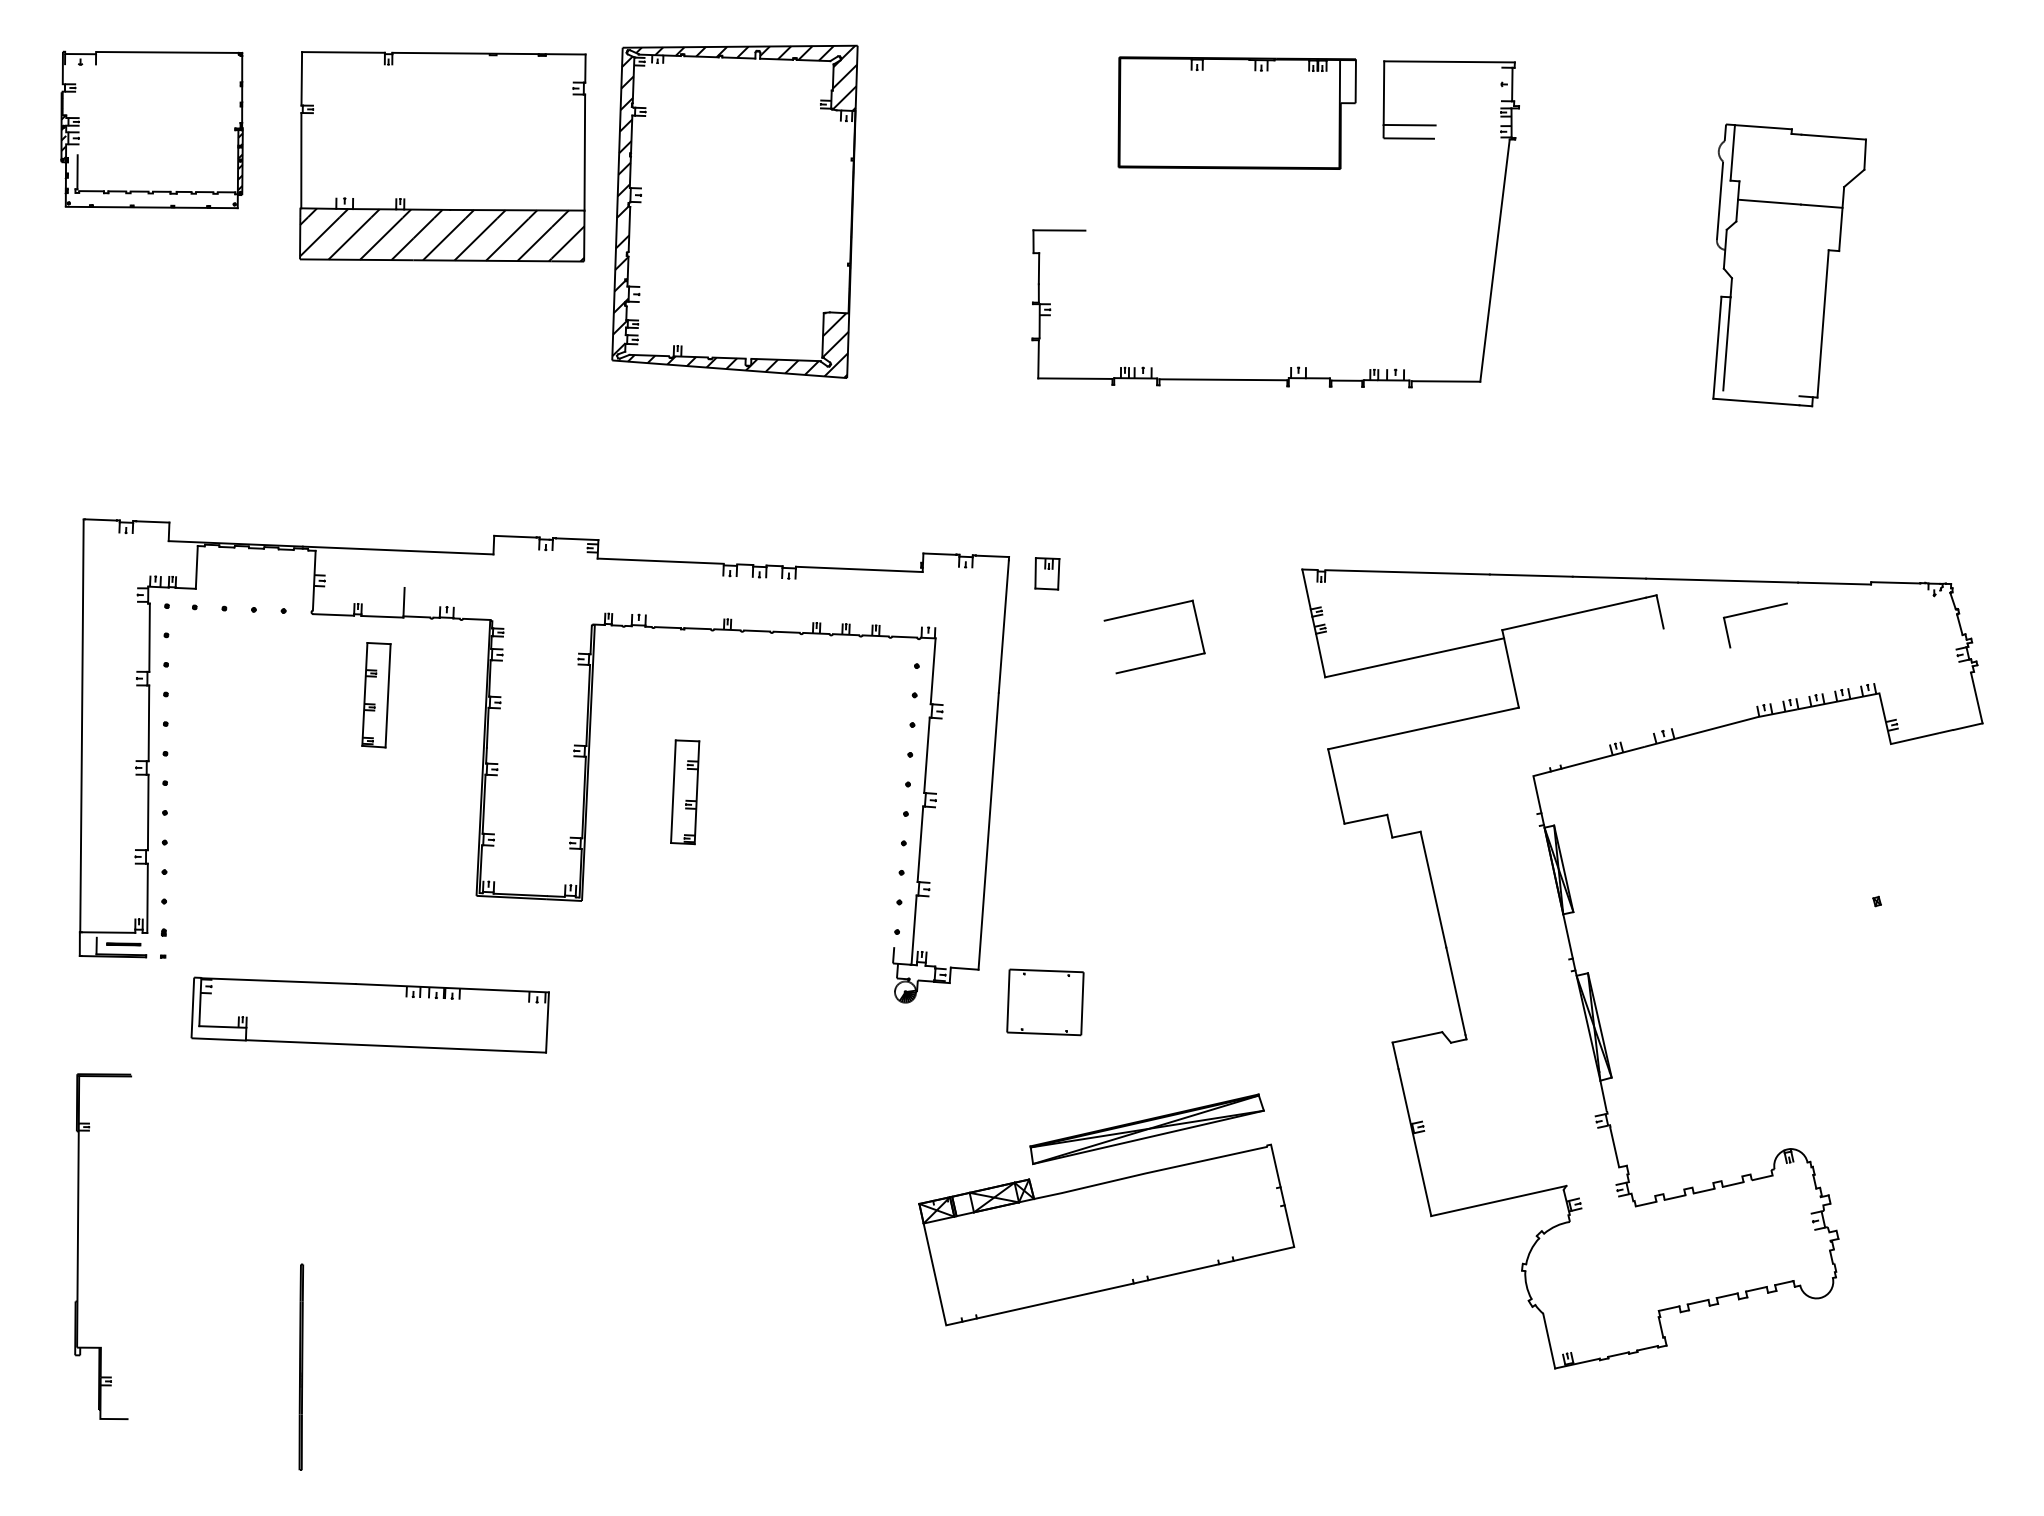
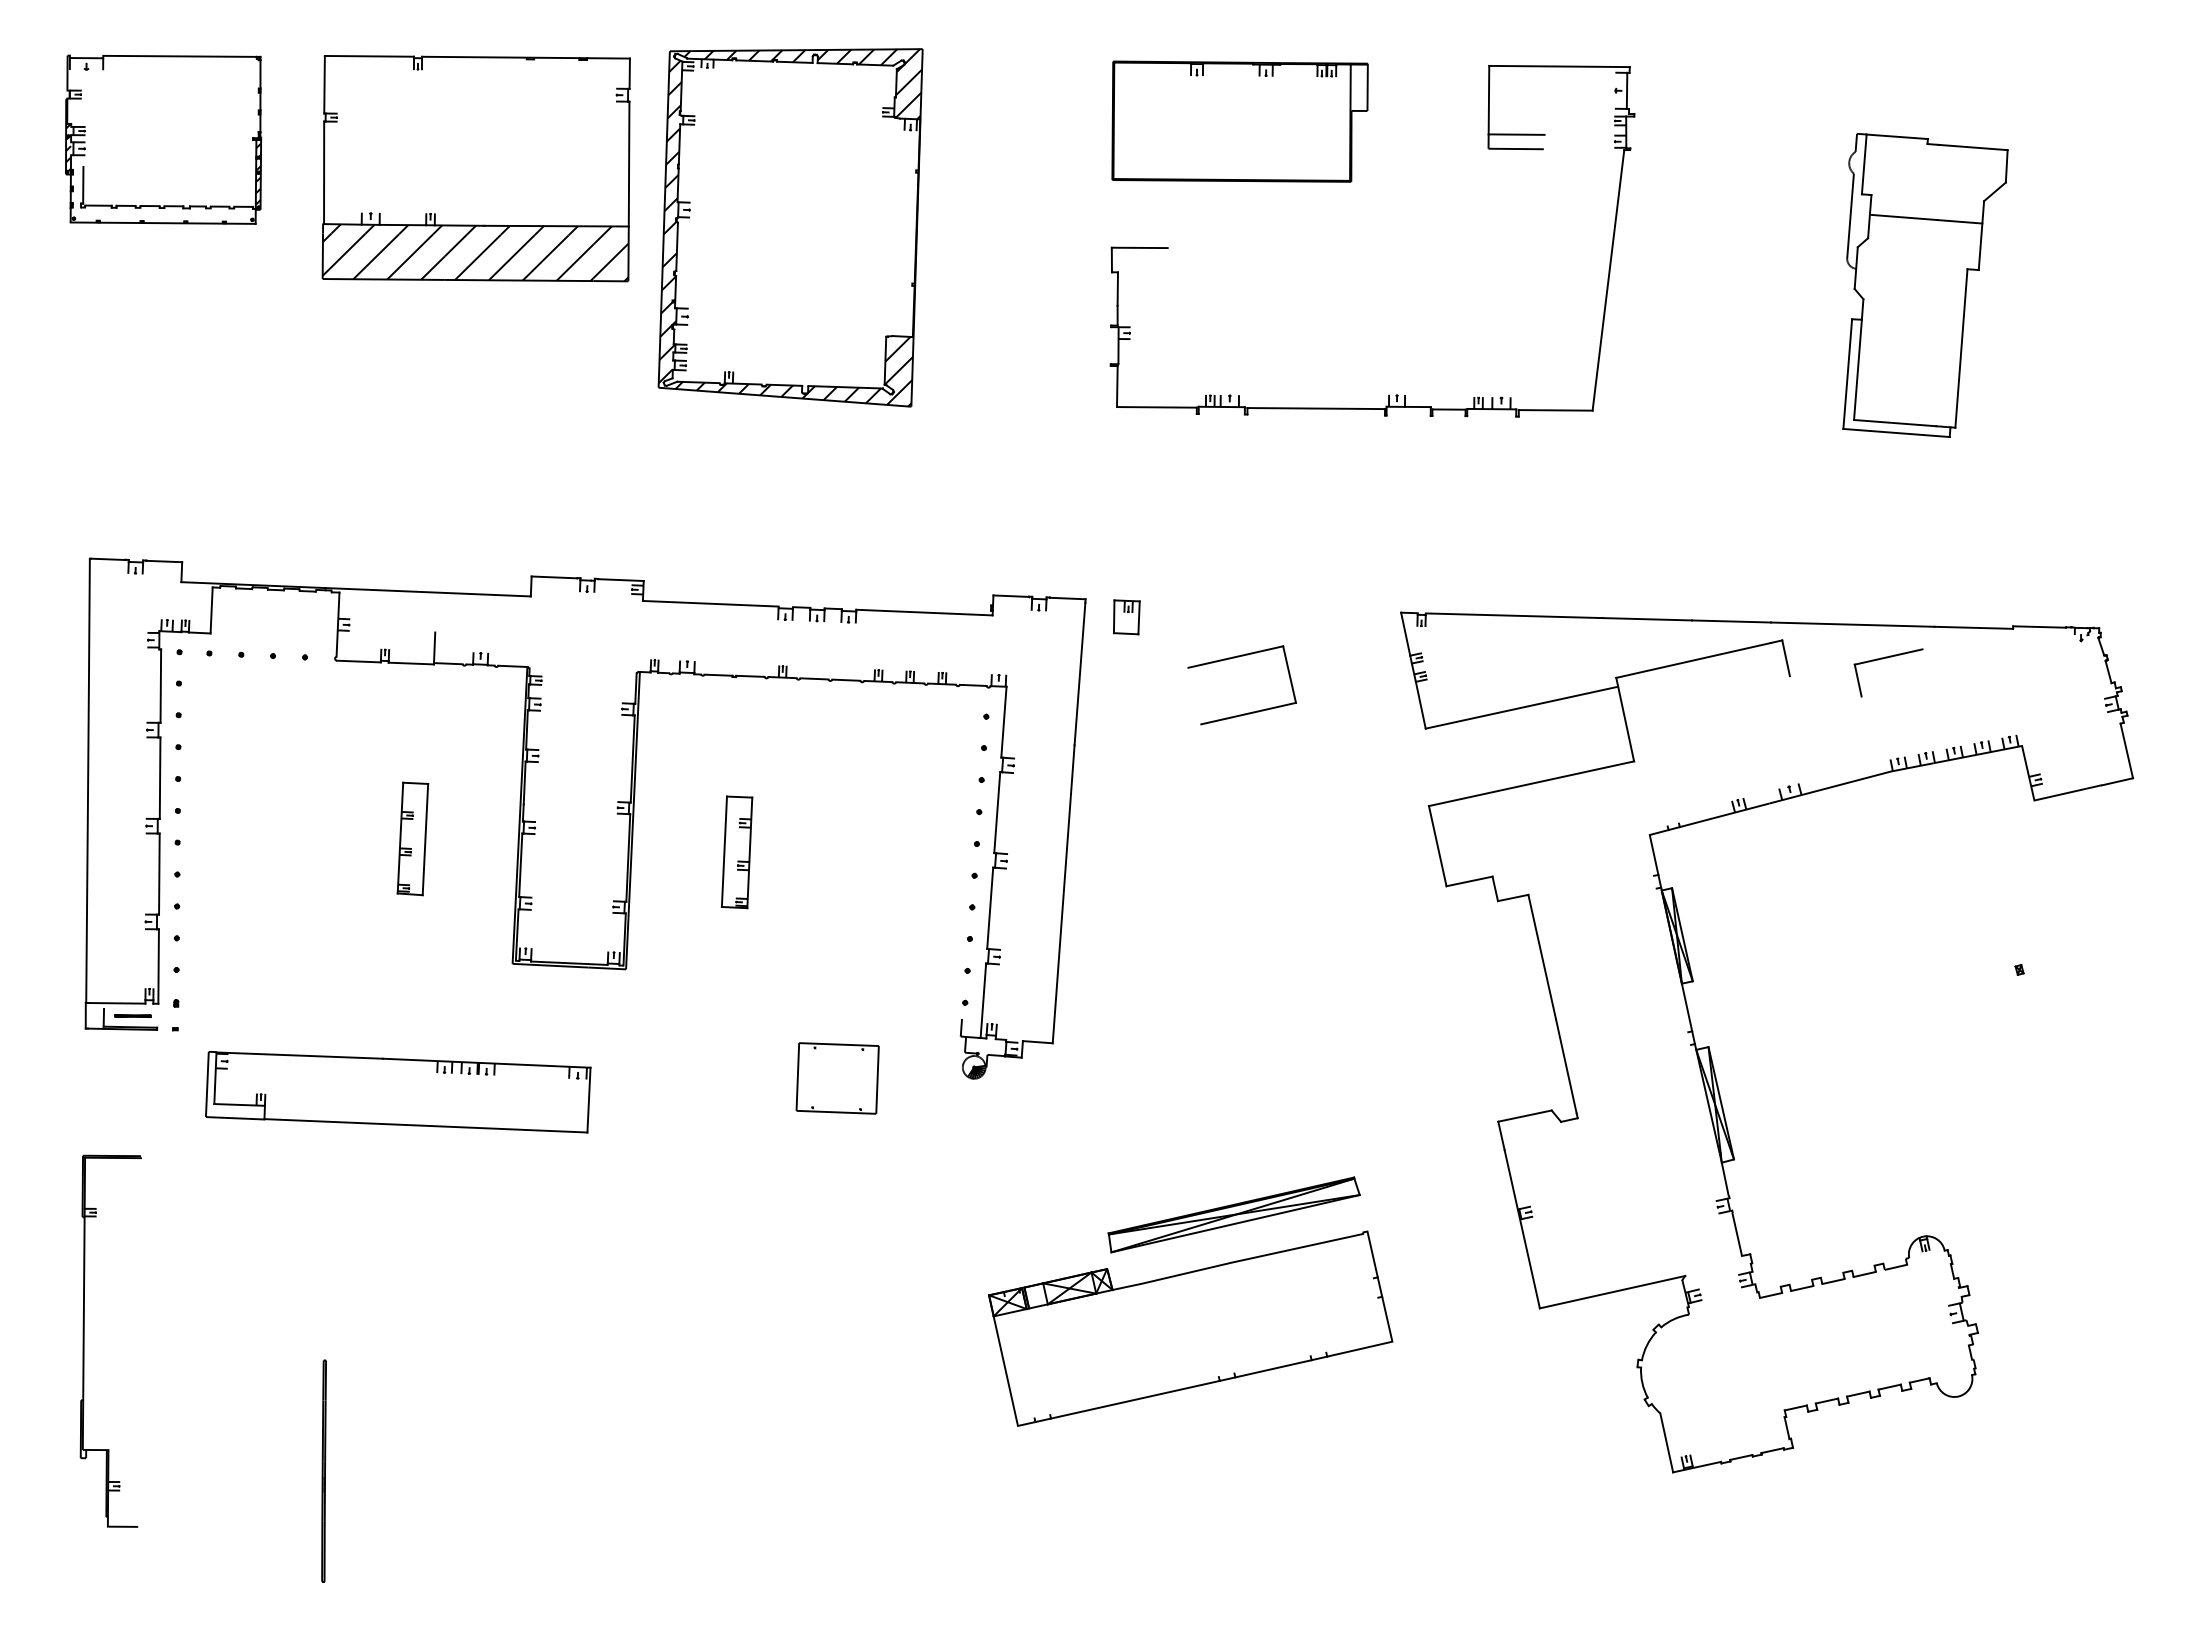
part: (1236, 112) -> (1239, 121), moved
line: (1761, 393) -> (1895, 423), added
part: (376, 694) -> (412, 838), moved
part: (1045, 1002) -> (837, 1078), moved

